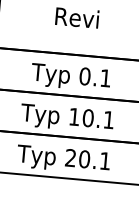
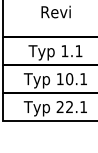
text: (84, 76) -> (64, 51), 0.1 -> 1.1
text: (84, 159) -> (69, 107), 20.1 -> 22.1

